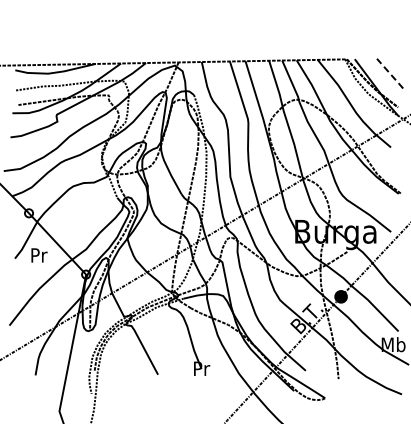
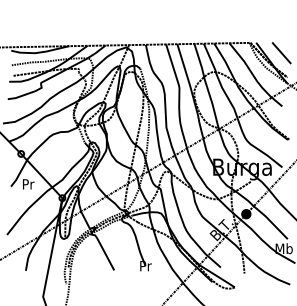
line: (390, 73) -> (281, 53), dashed -> solid

